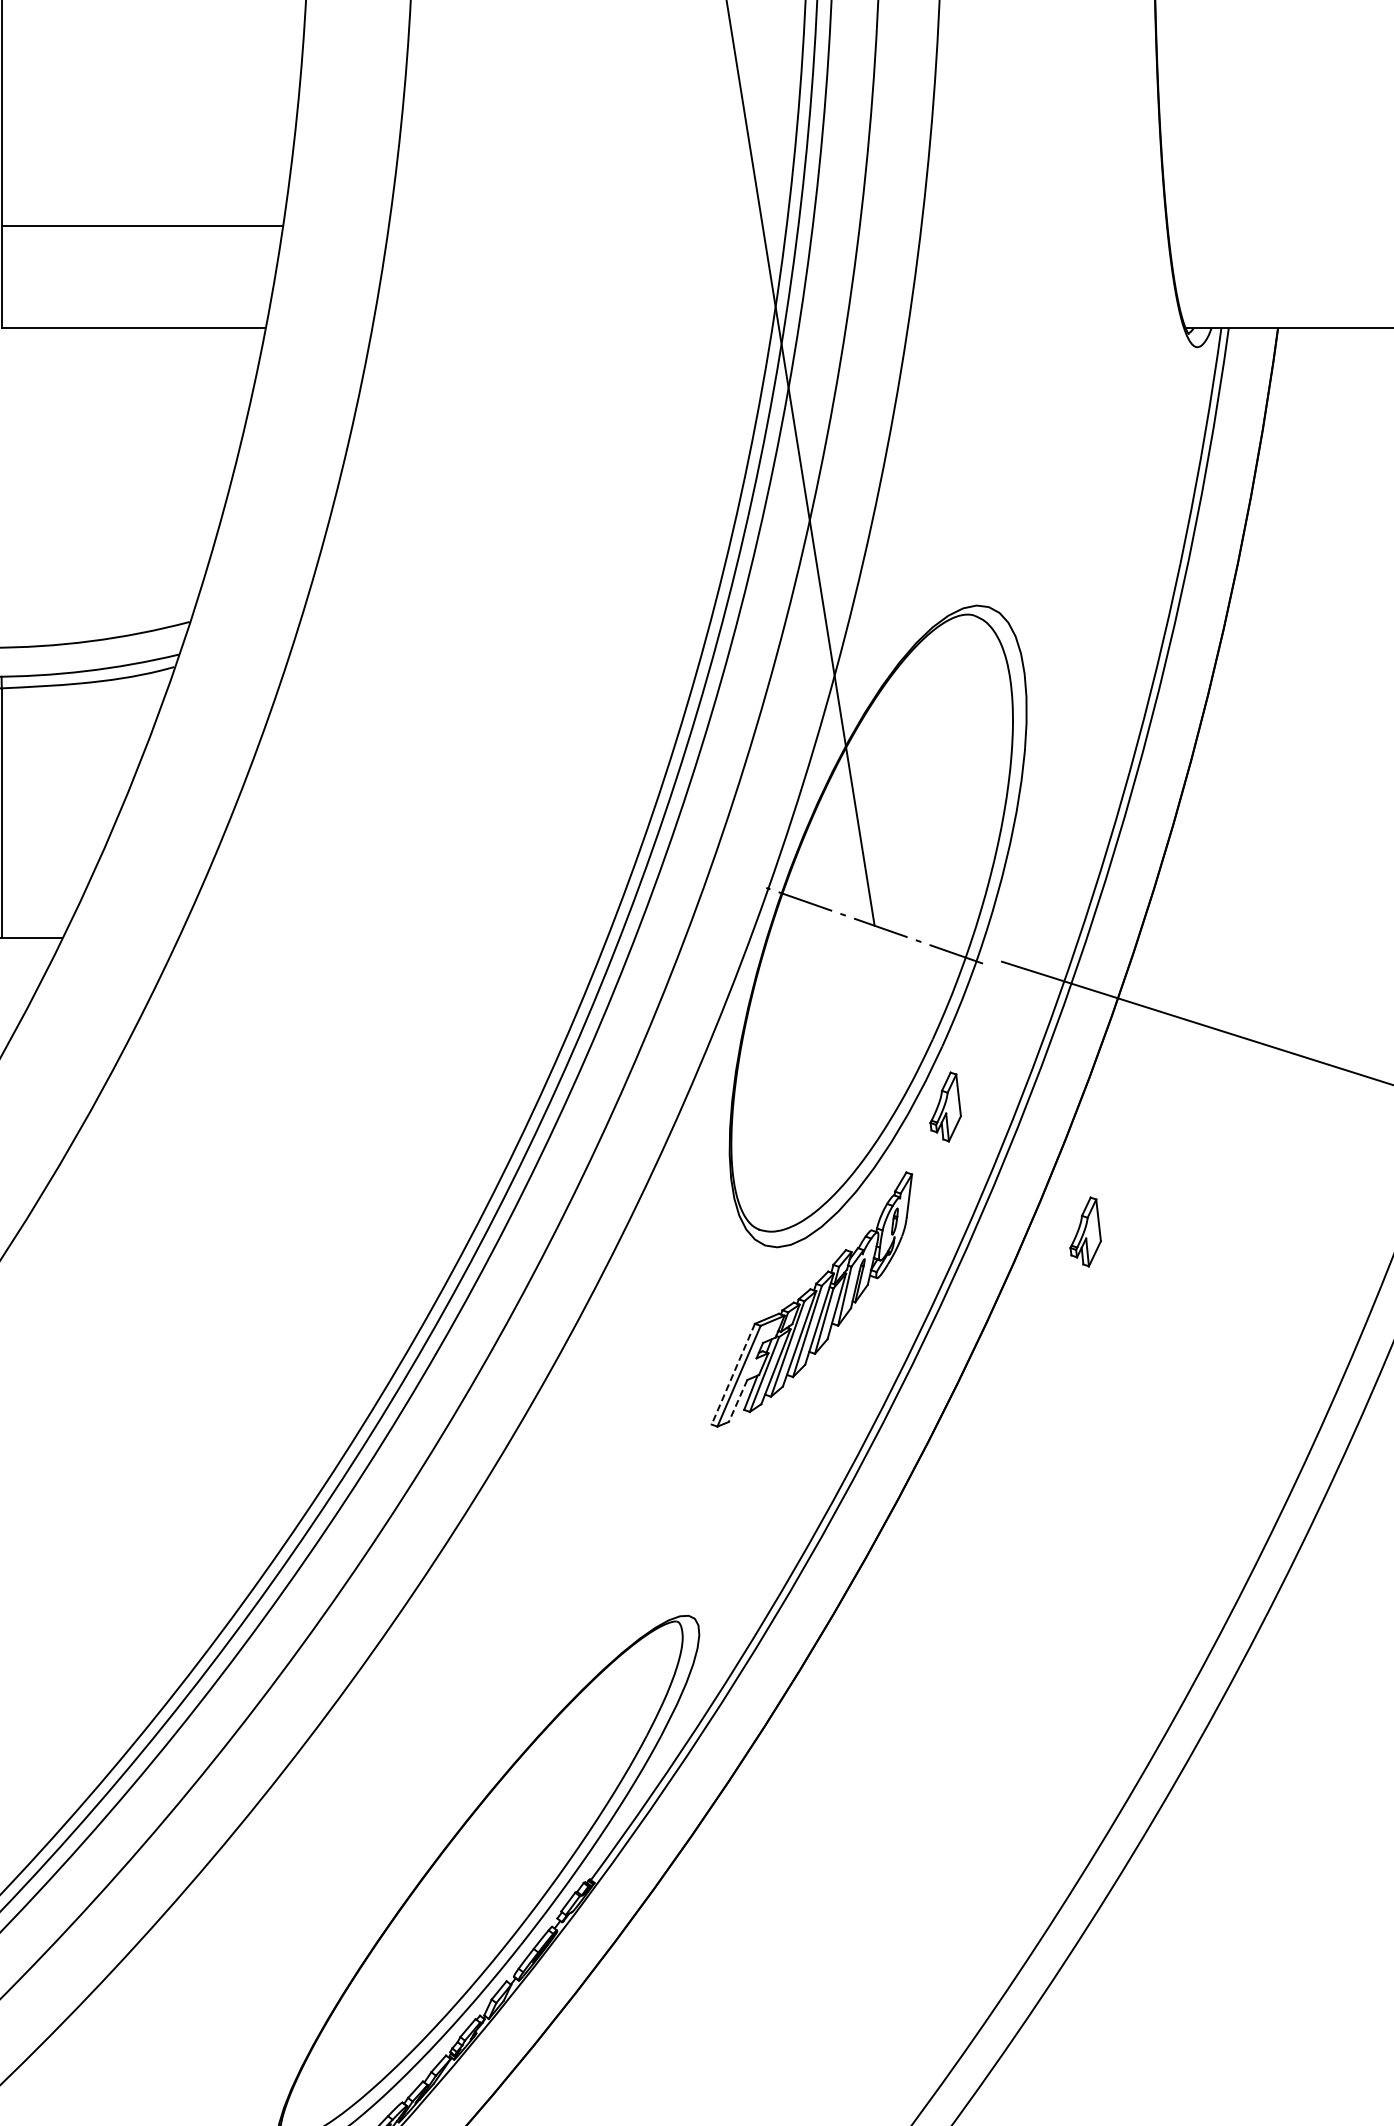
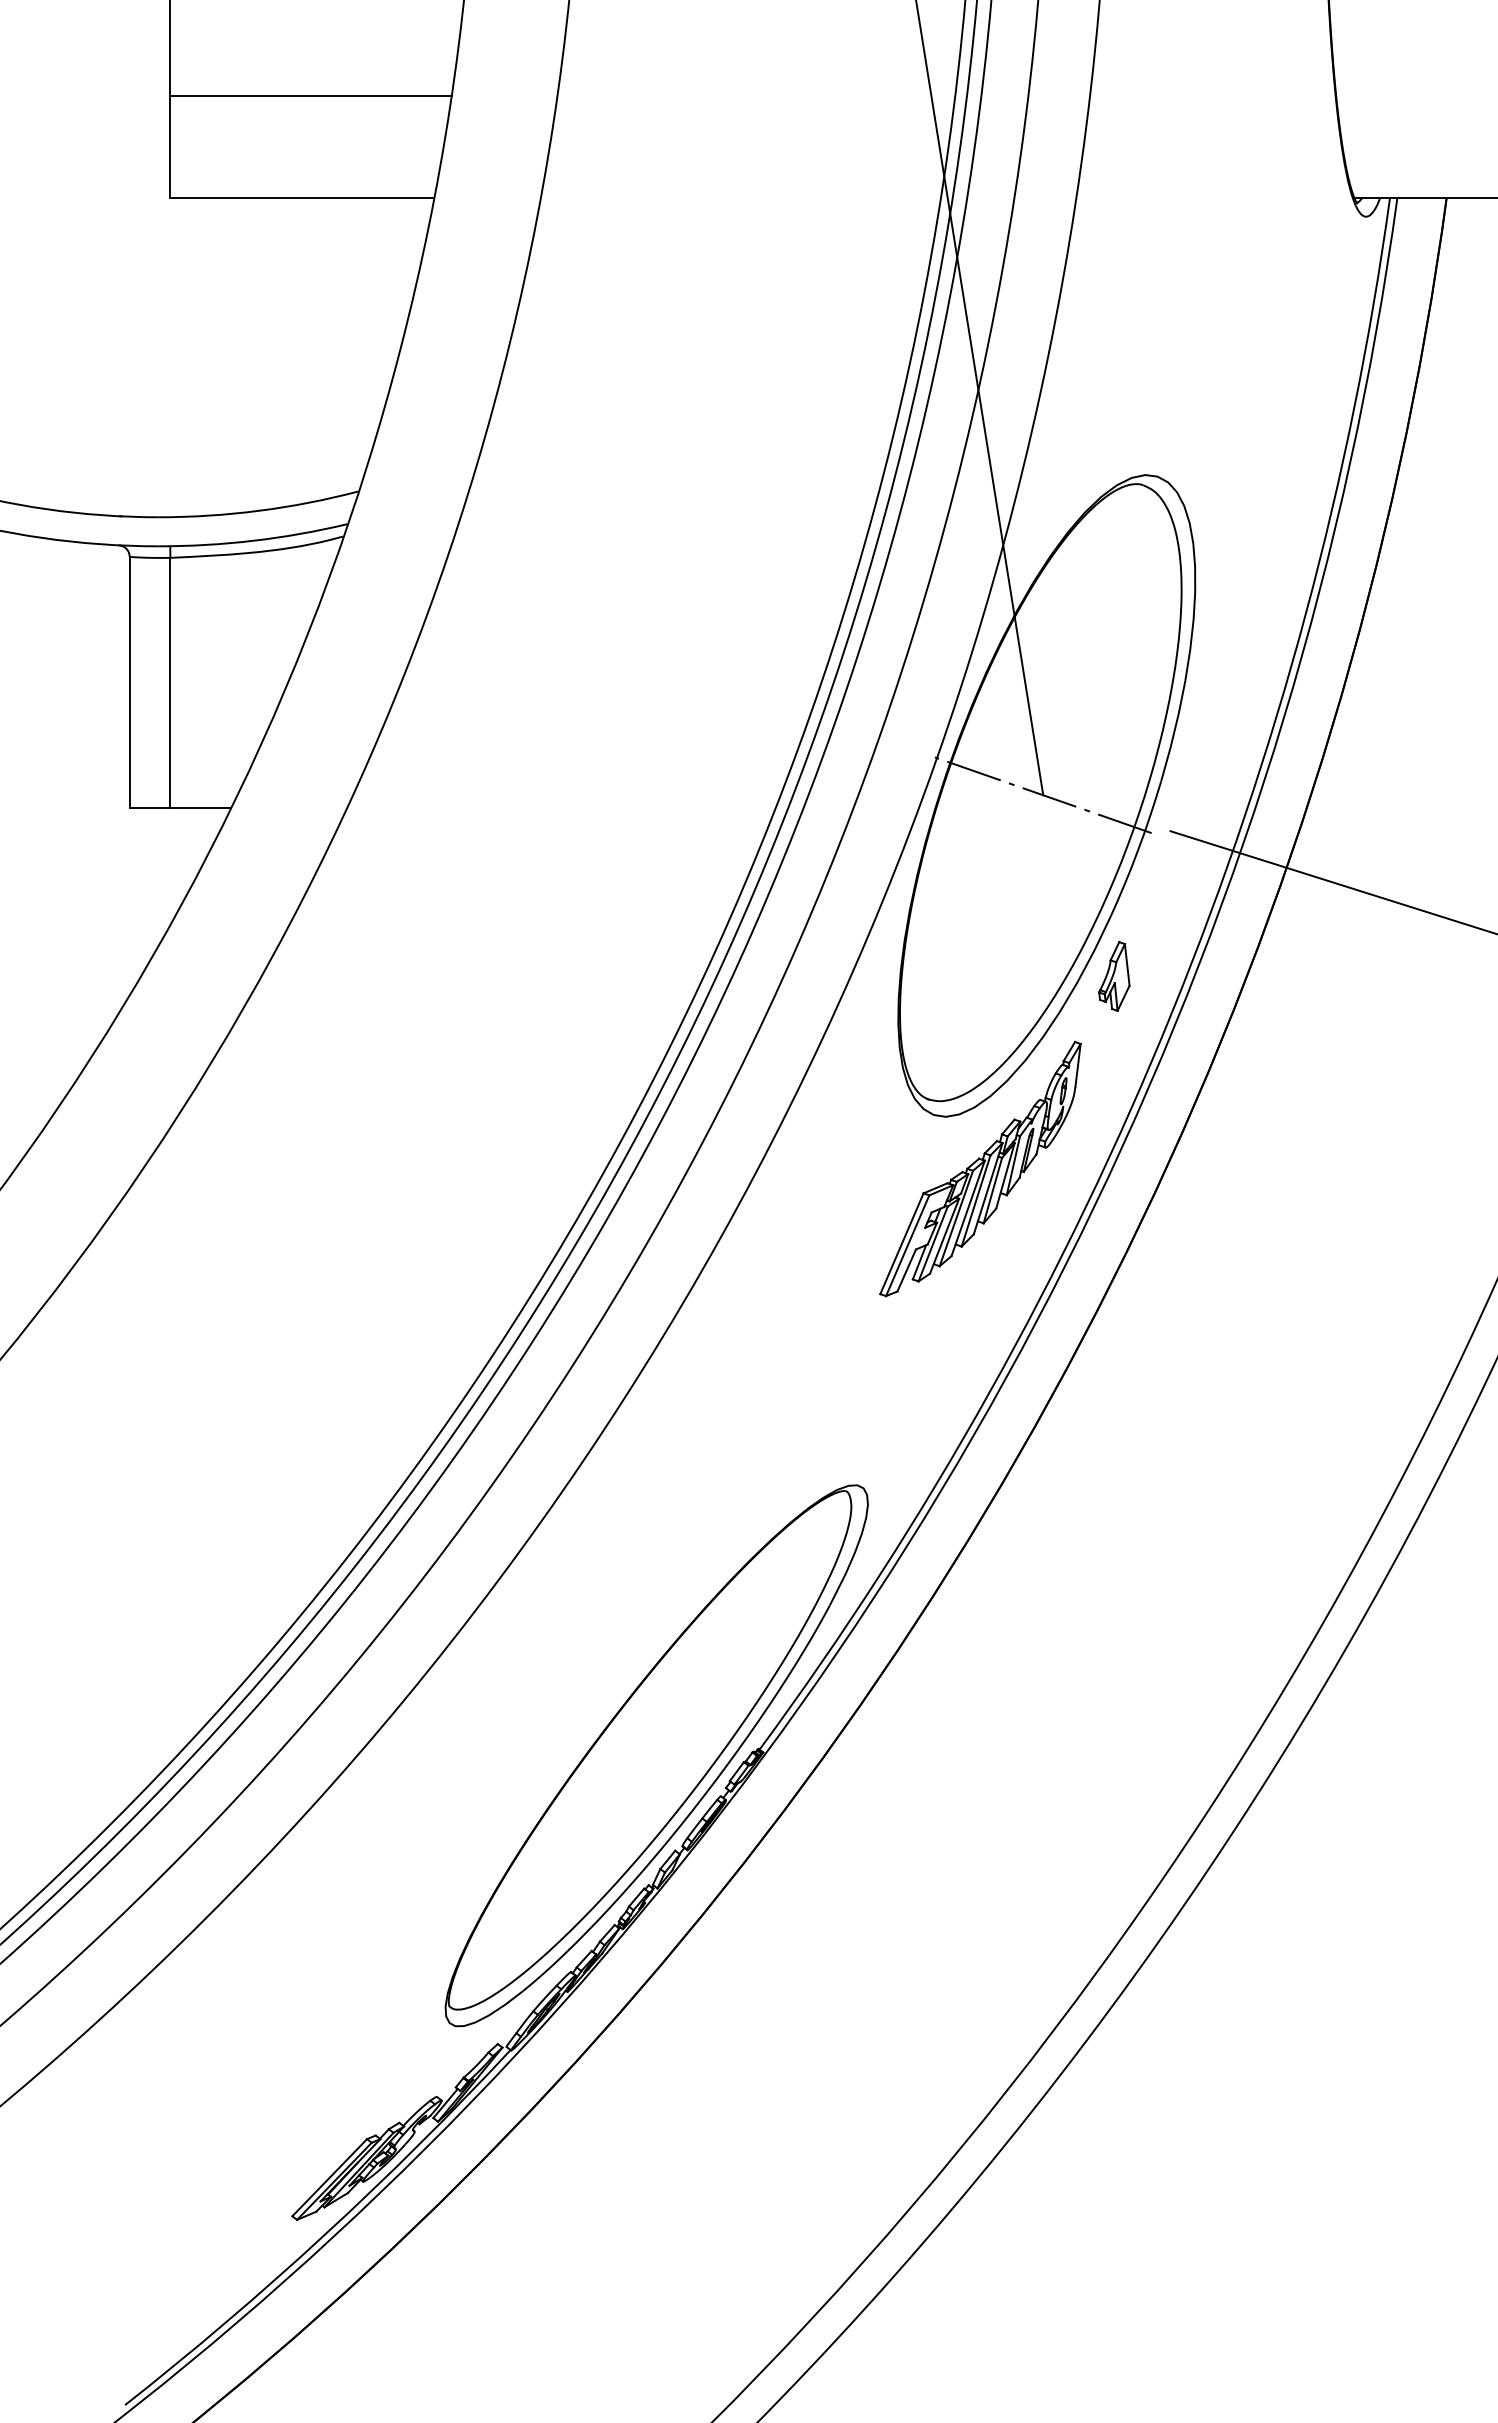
part: (1085, 1231) -> (1254, 1101), removed
line: (732, 1373) -> (901, 1243), dashed -> solid
line: (737, 1400) -> (906, 1270), dashed -> solid

